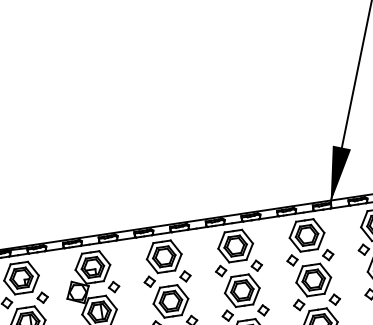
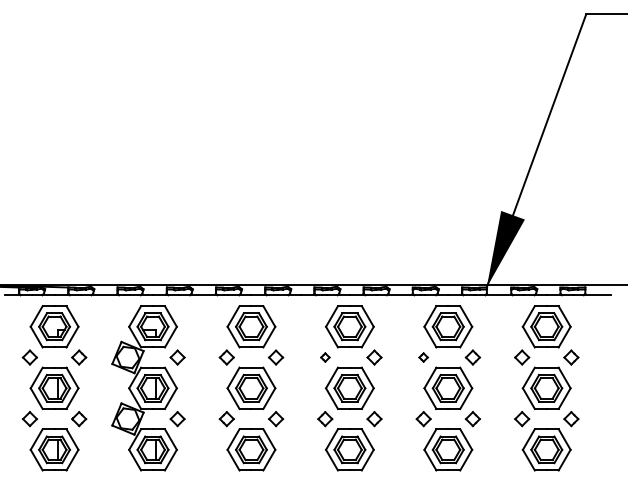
part: (292, 260) -> (423, 357), size x0.6
part: (221, 271) -> (325, 357), size x0.6

